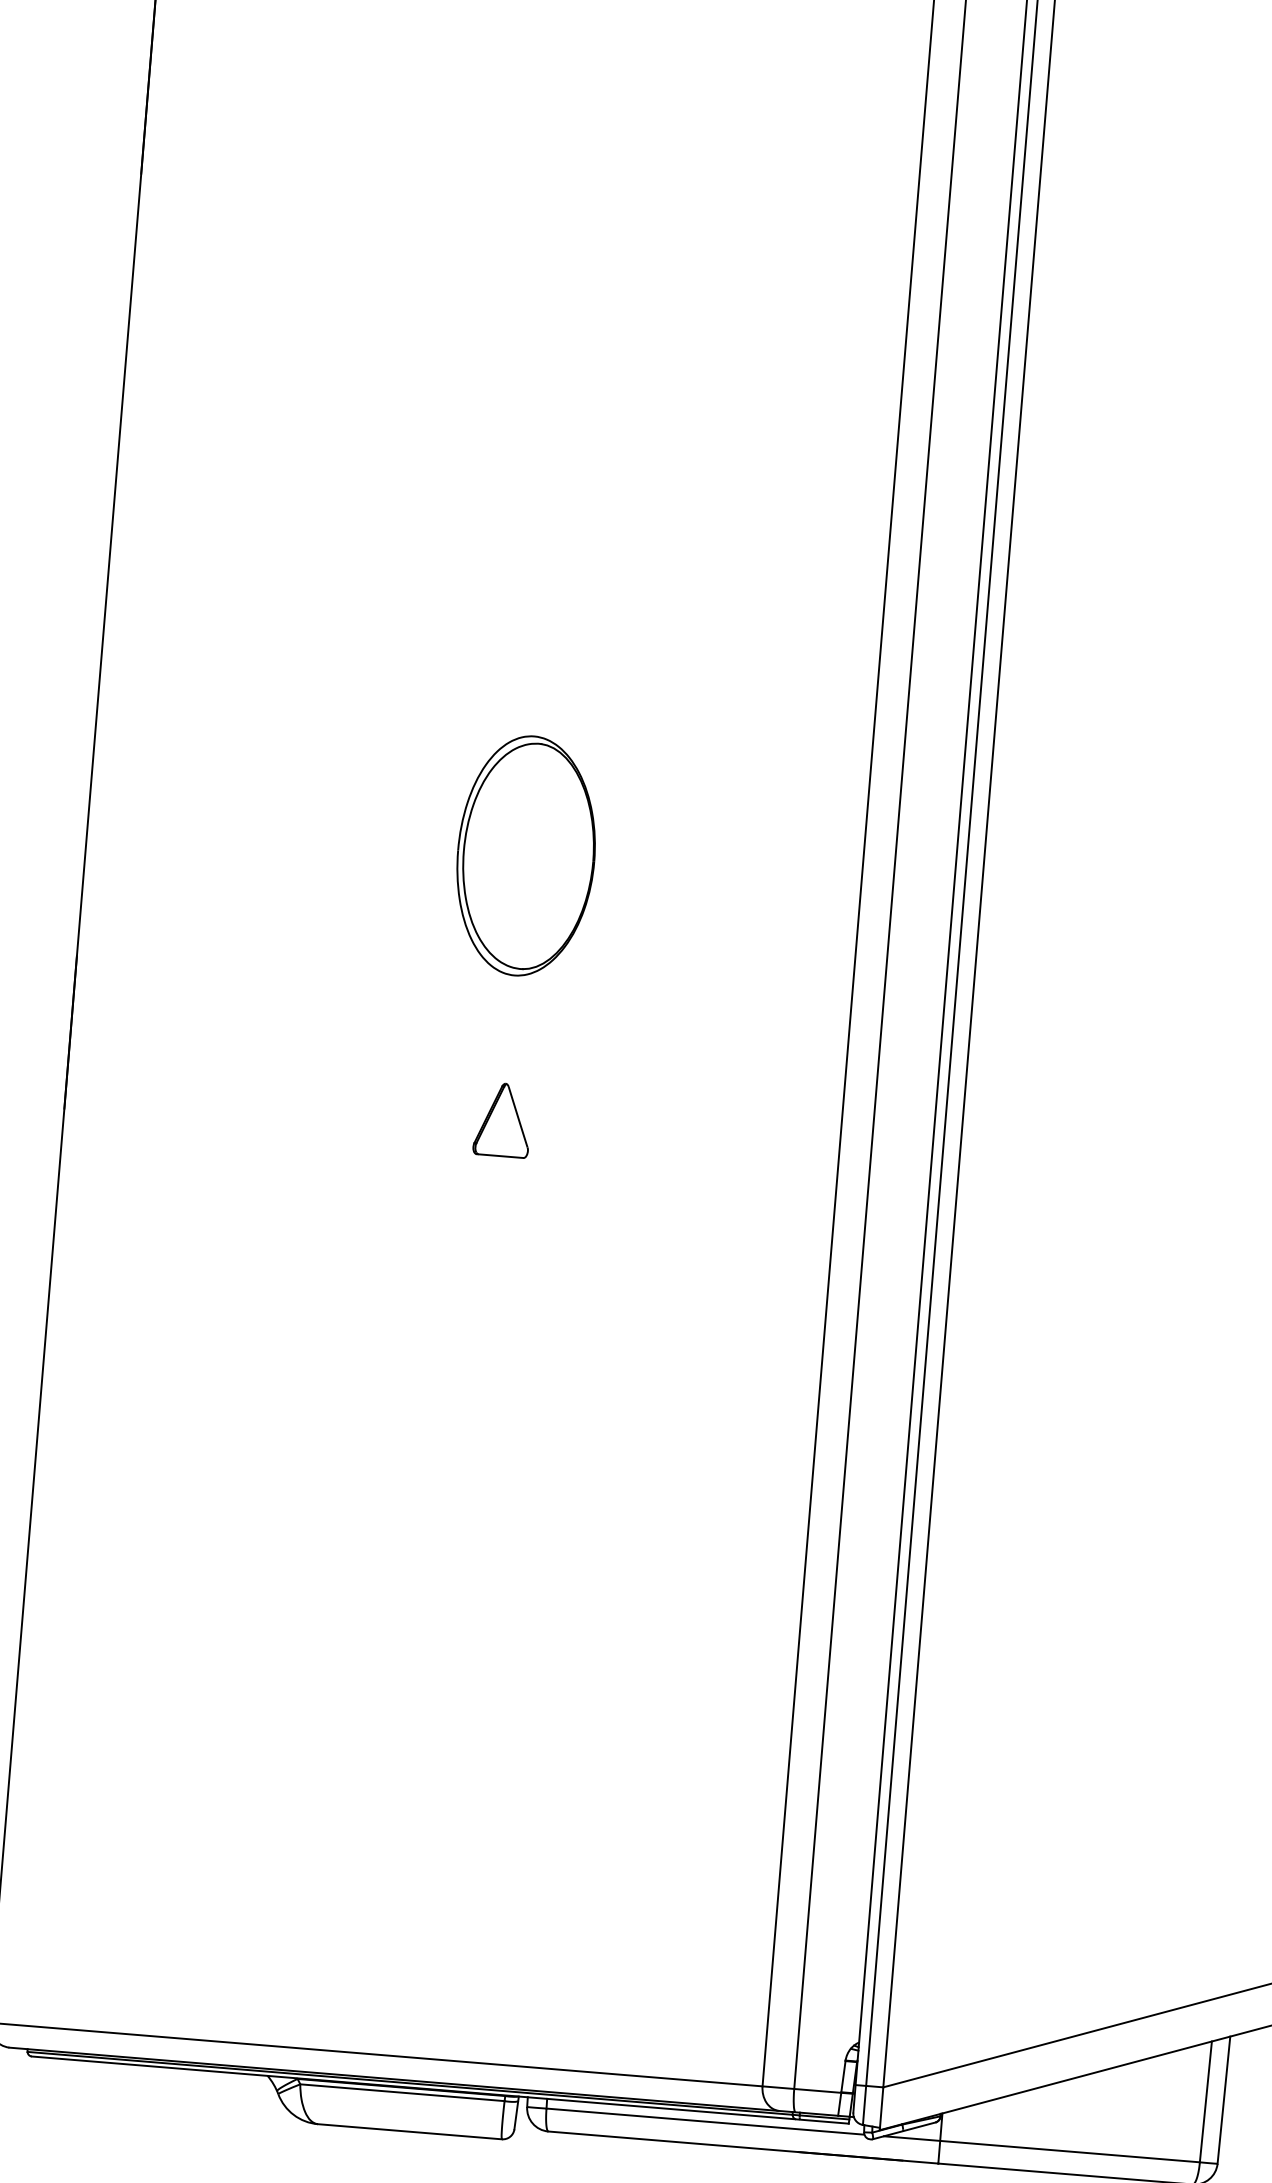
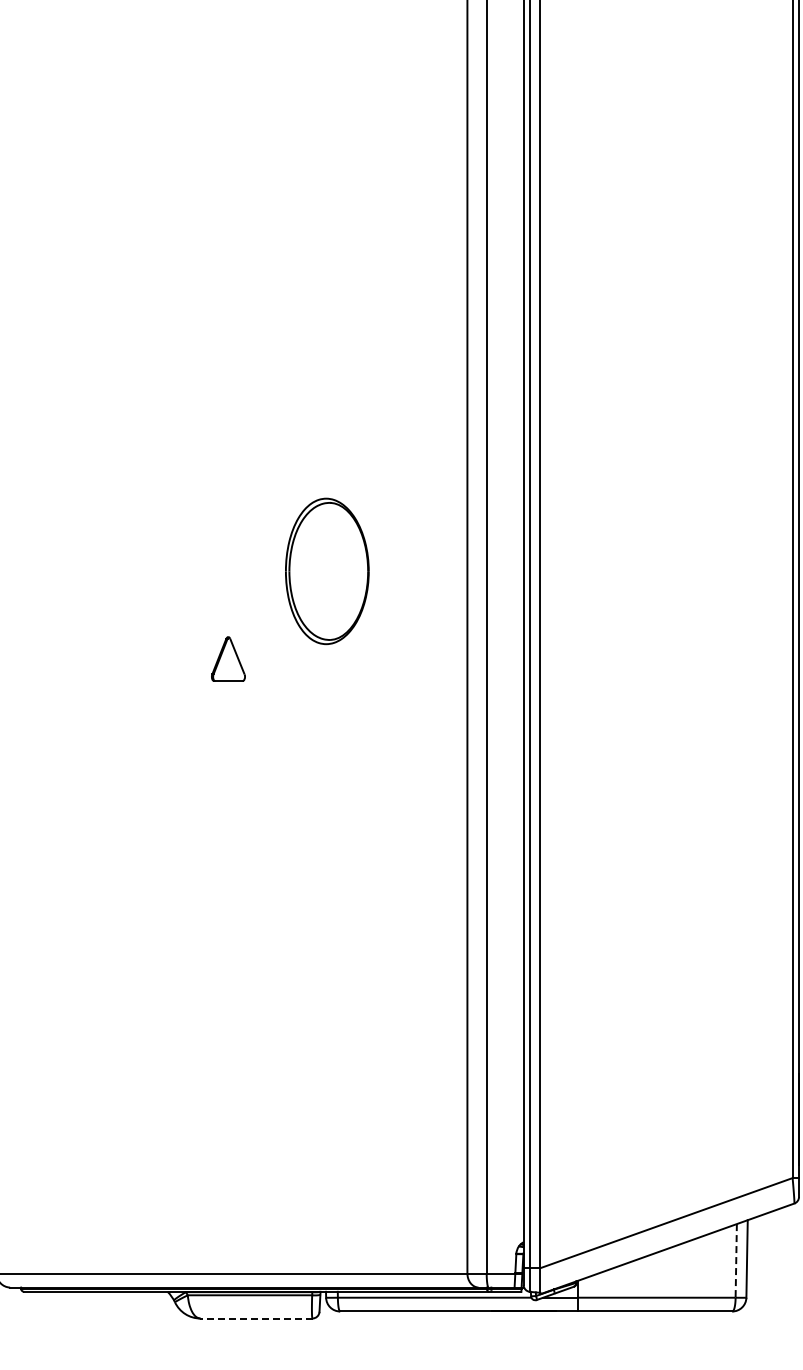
part: (526, 856) -> (327, 571), moved
part: (503, 1118) -> (228, 658), moved
line: (1206, 2101) -> (736, 1260), solid -> dashed
line: (408, 2131) -> (255, 1318), solid -> dashed

